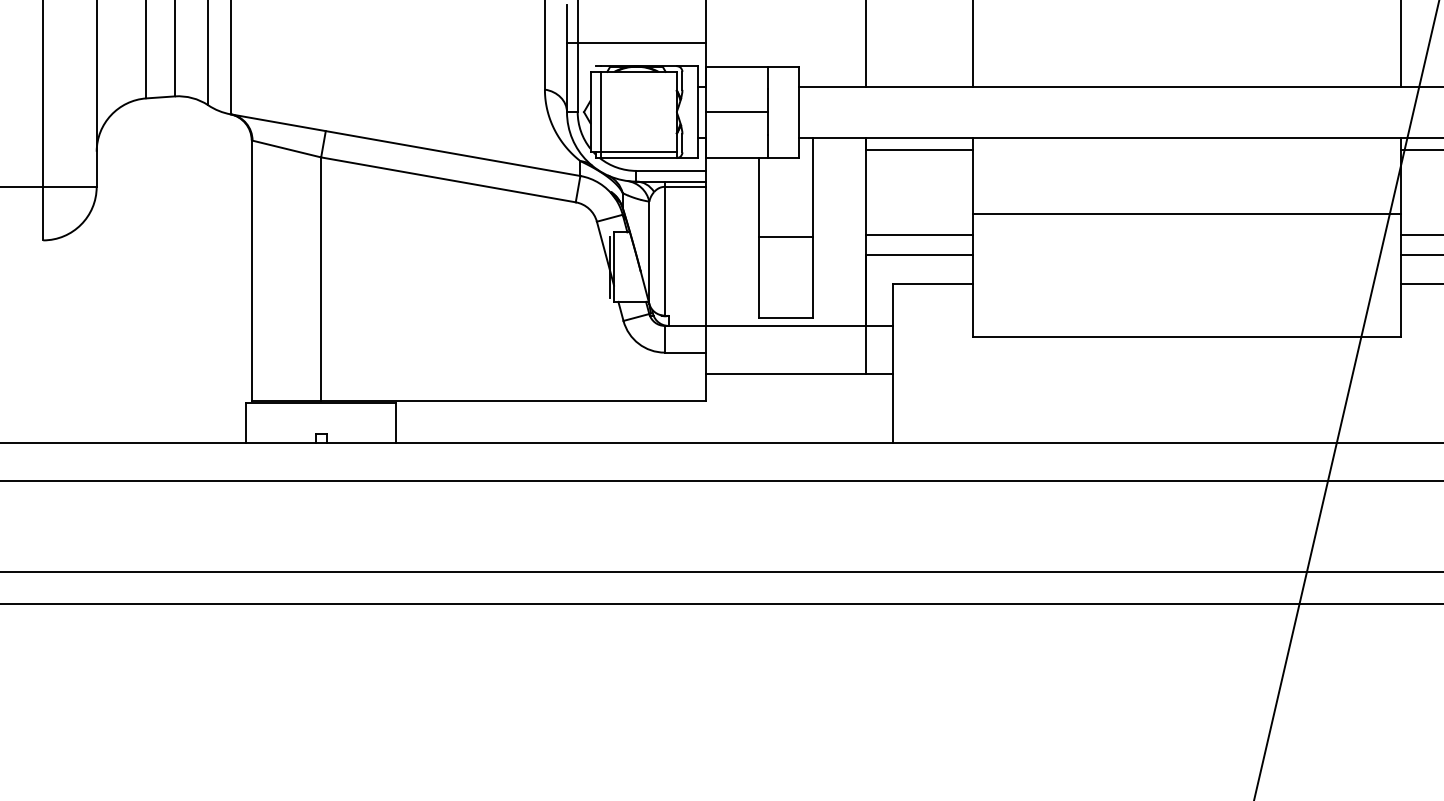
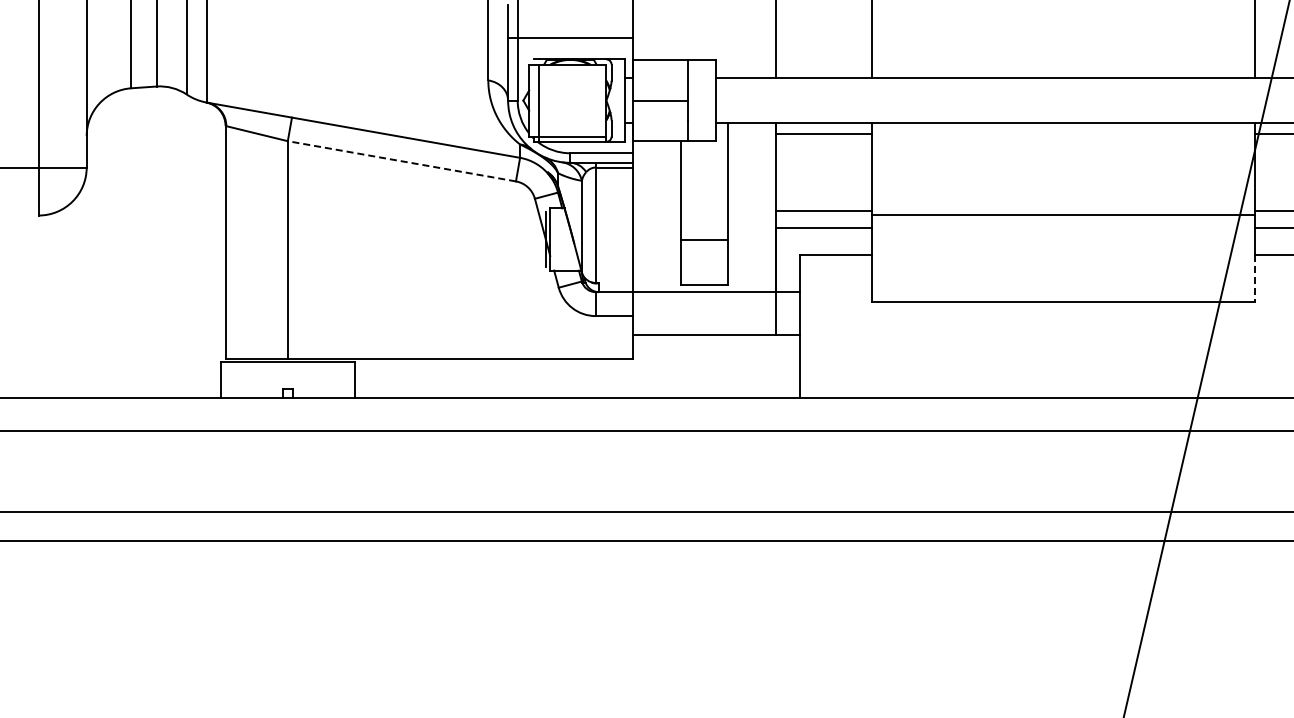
line: (448, 180) -> (401, 161), solid -> dashed
line: (1186, 213) -> (1063, 214), moved
line: (786, 237) -> (704, 240), moved
line: (1401, 310) -> (1255, 278), solid -> dashed

